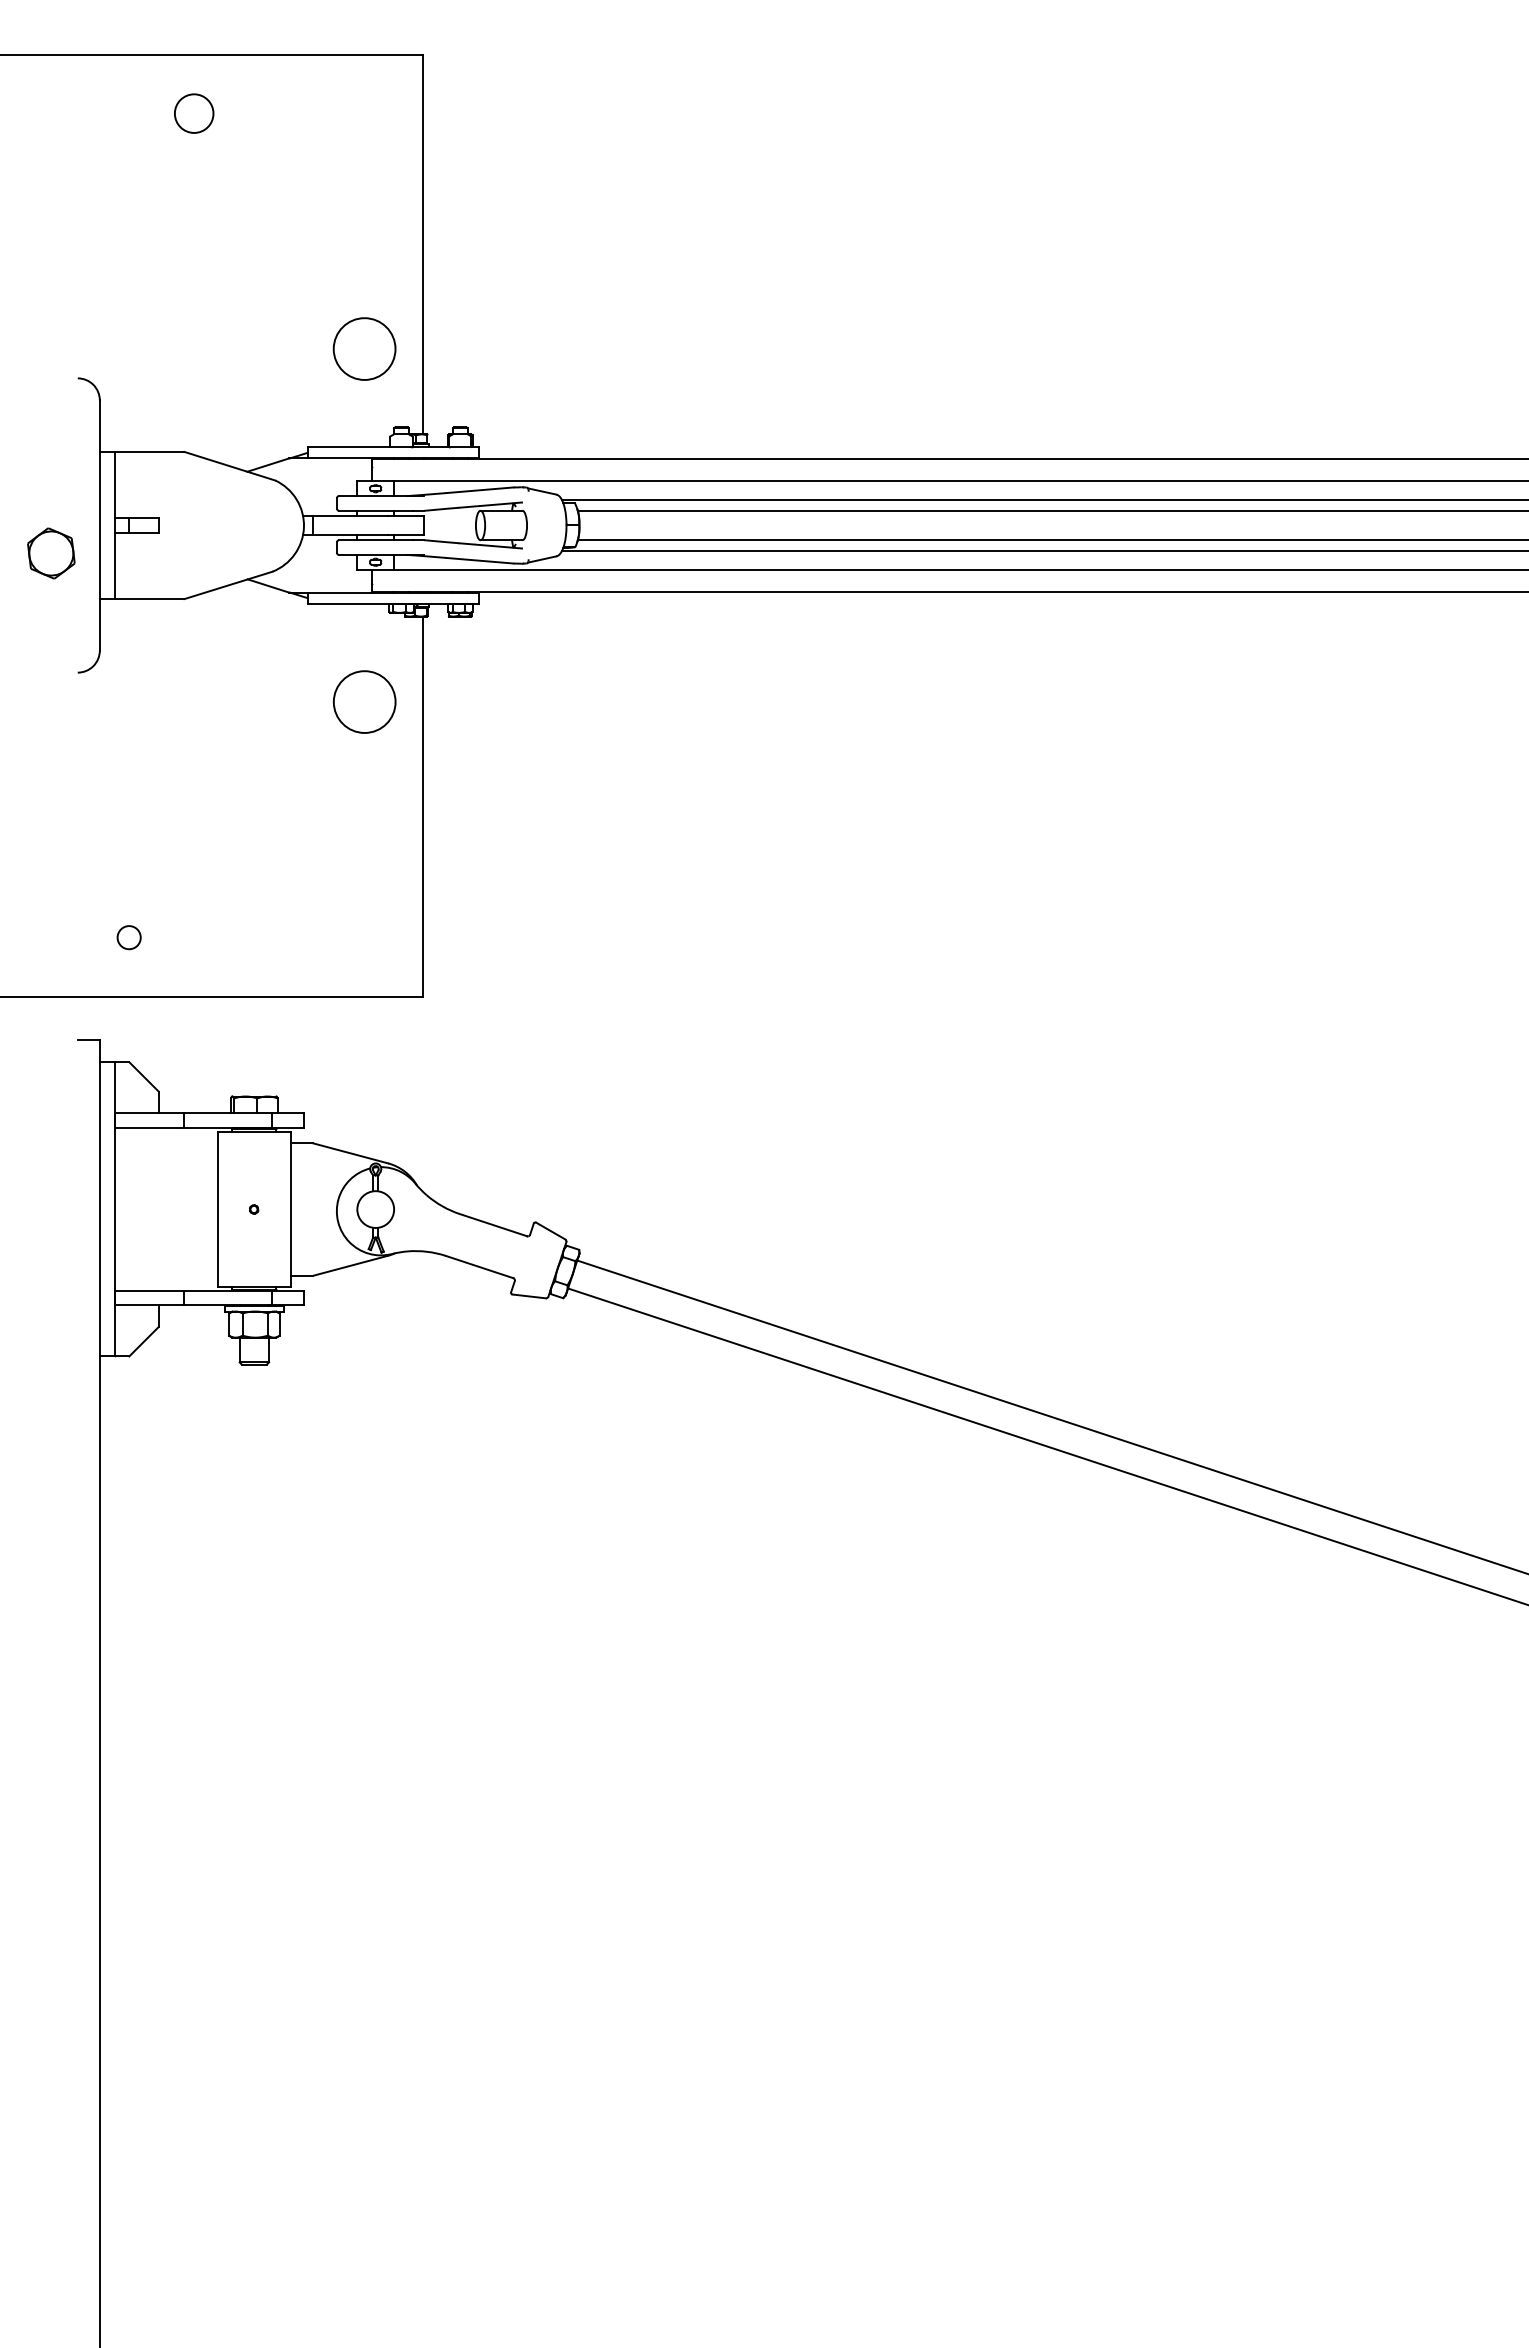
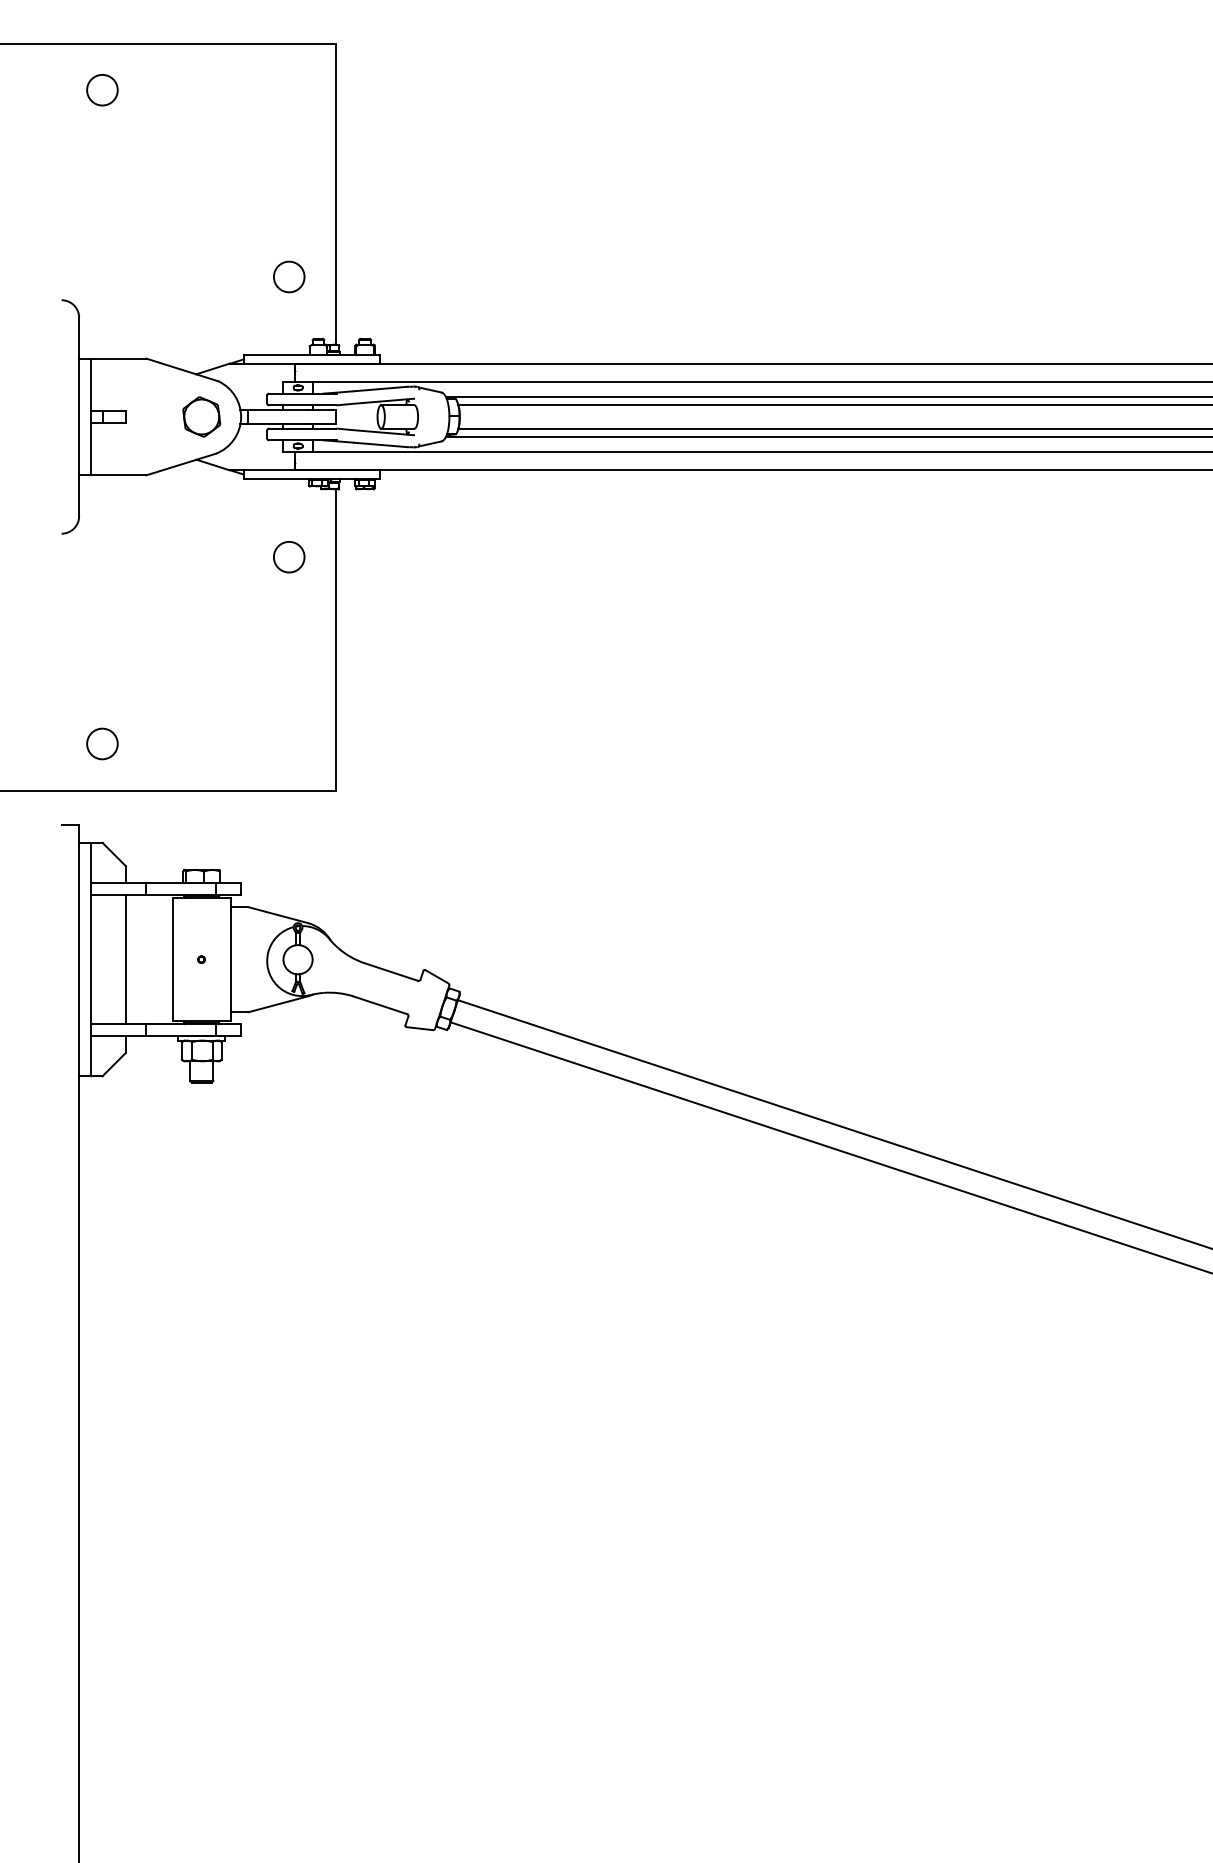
circle: (194, 113) -> (102, 90), moved
circle: (364, 348) -> (289, 276), size x0.62
part: (51, 553) -> (201, 416), moved
circle: (364, 702) -> (289, 557), size x0.62
circle: (128, 937) -> (101, 743), size x1.67
line: (158, 1208) -> (125, 958), added

